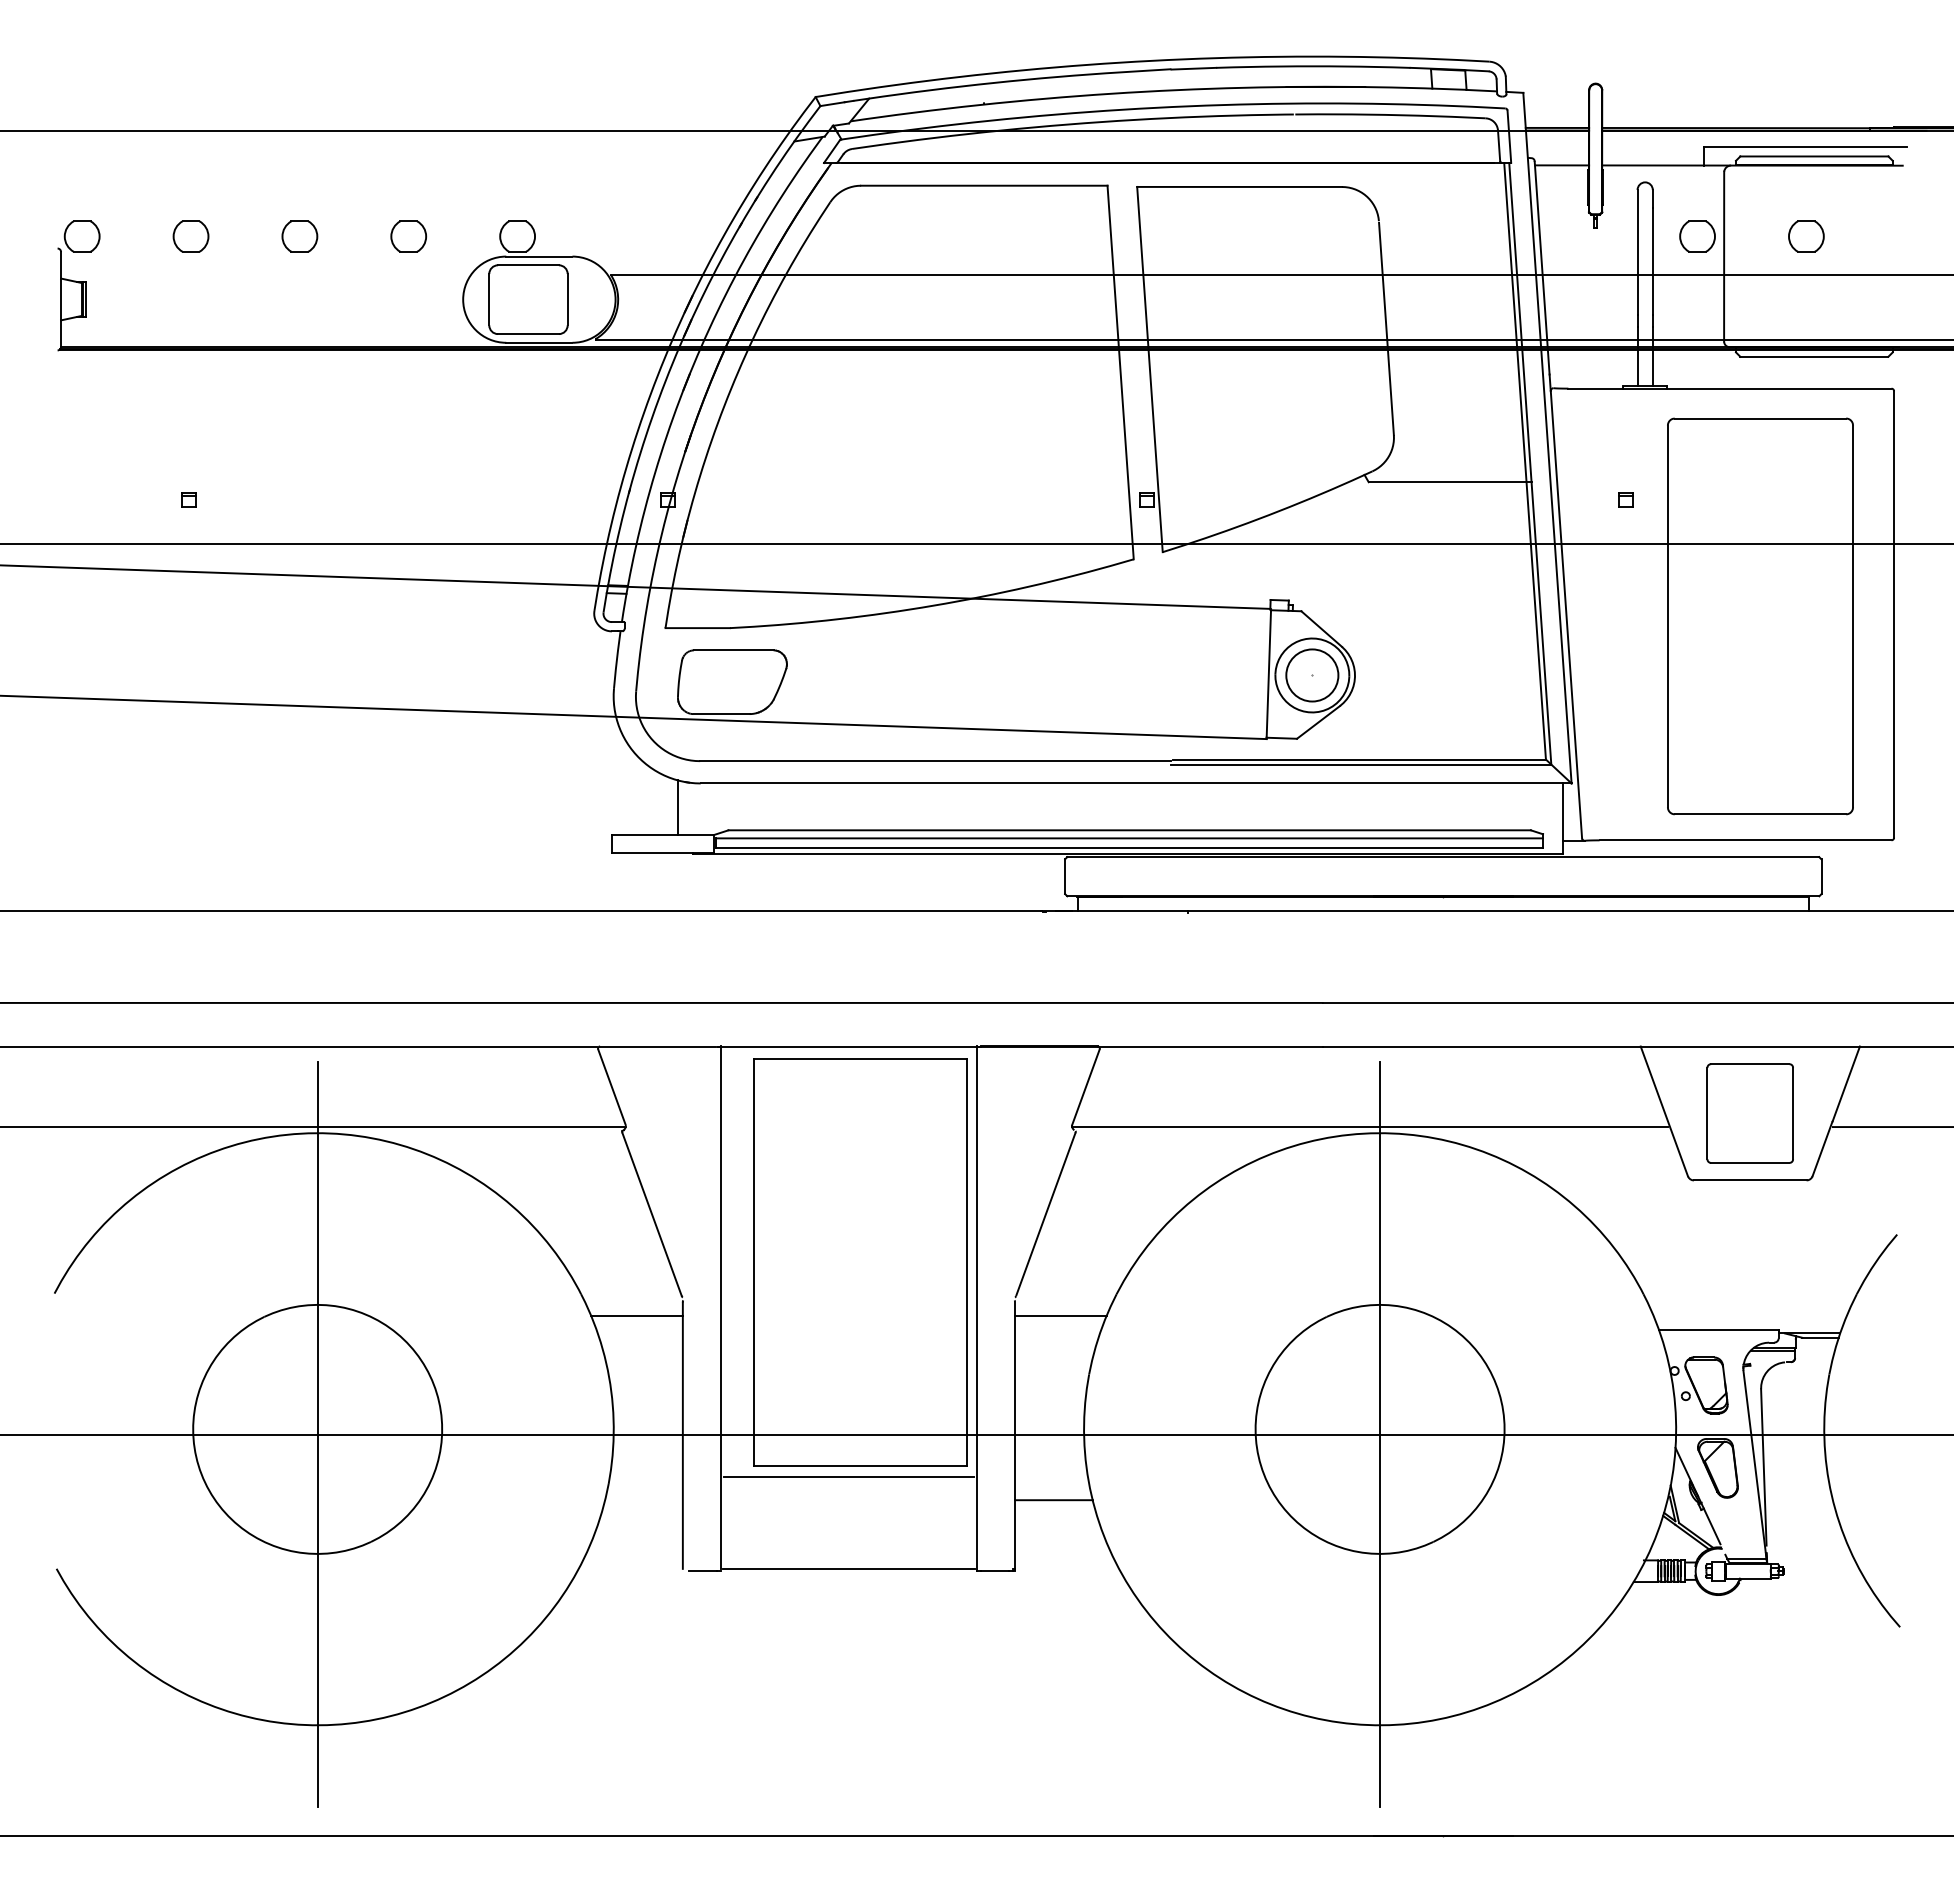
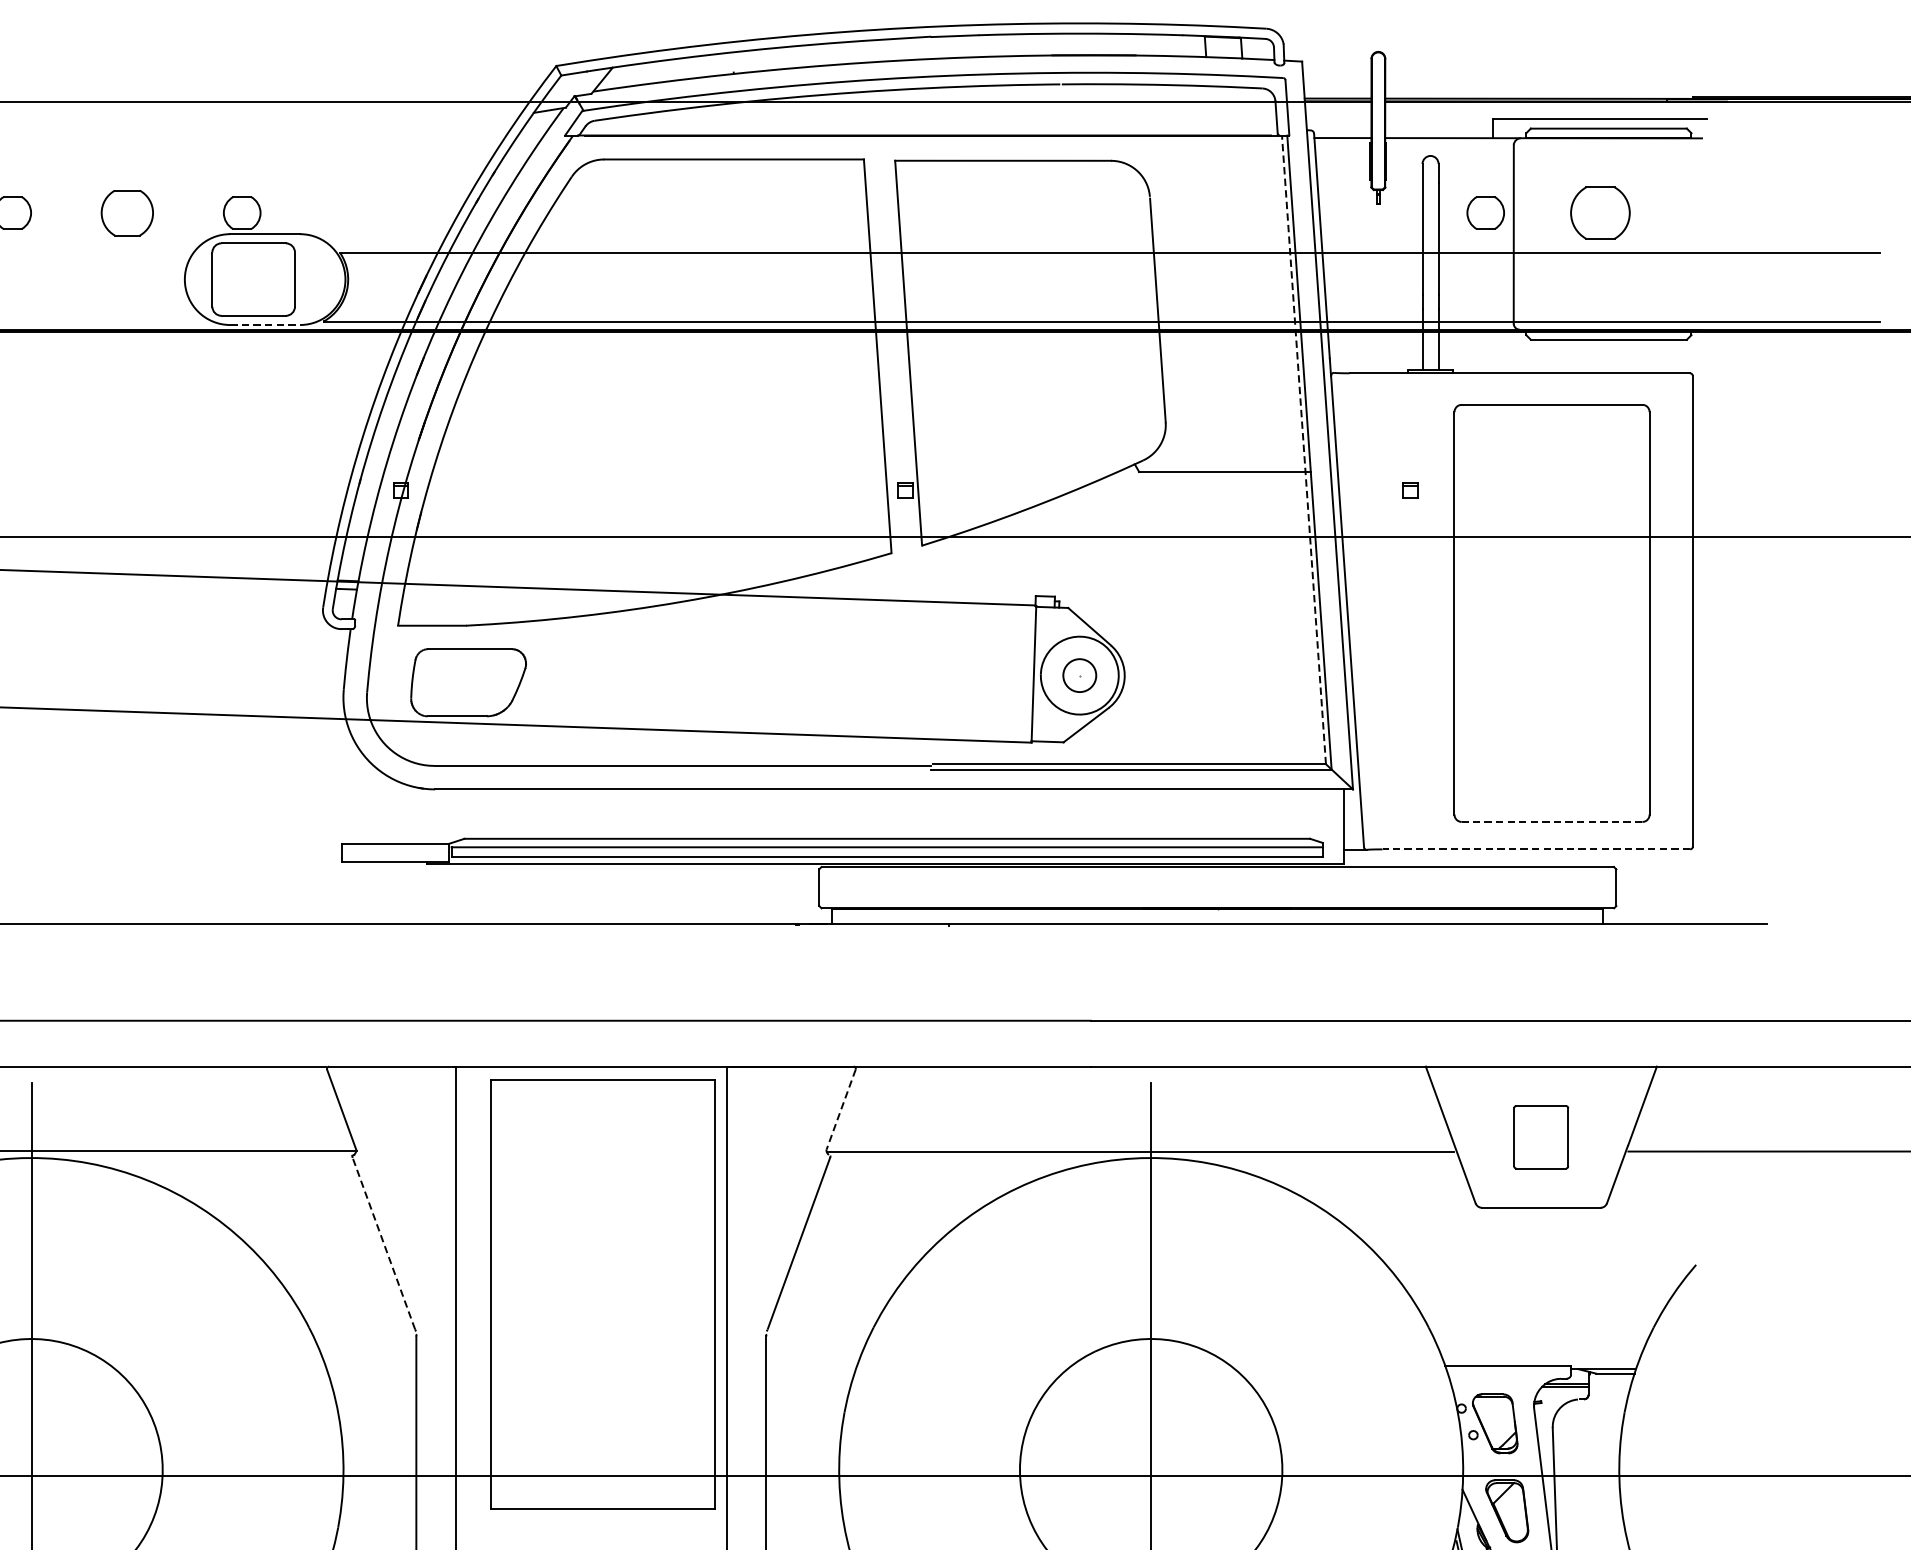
part: (408, 236) -> (127, 212), size x1.4
part: (1806, 236) -> (1600, 212), size x1.6
line: (539, 342) -> (265, 324), solid -> dashed
line: (1525, 461) -> (1304, 450), solid -> dashed
circle: (1312, 675) -> (1079, 675), size x0.6
line: (678, 807) -> (411, 814), removed
line: (1760, 814) -> (1552, 822), solid -> dashed
line: (1745, 840) -> (1536, 849), solid -> dashed
line: (1085, 1087) -> (840, 1109), solid -> dashed
part: (1749, 1113) -> (1540, 1137), size x0.6
line: (652, 1214) -> (384, 1243), solid -> dashed
line: (636, 1316) -> (367, 1351), removed
line: (1060, 1316) -> (814, 1351), removed
line: (848, 1476) -> (590, 1519), removed
line: (1054, 1500) -> (808, 1545), removed

